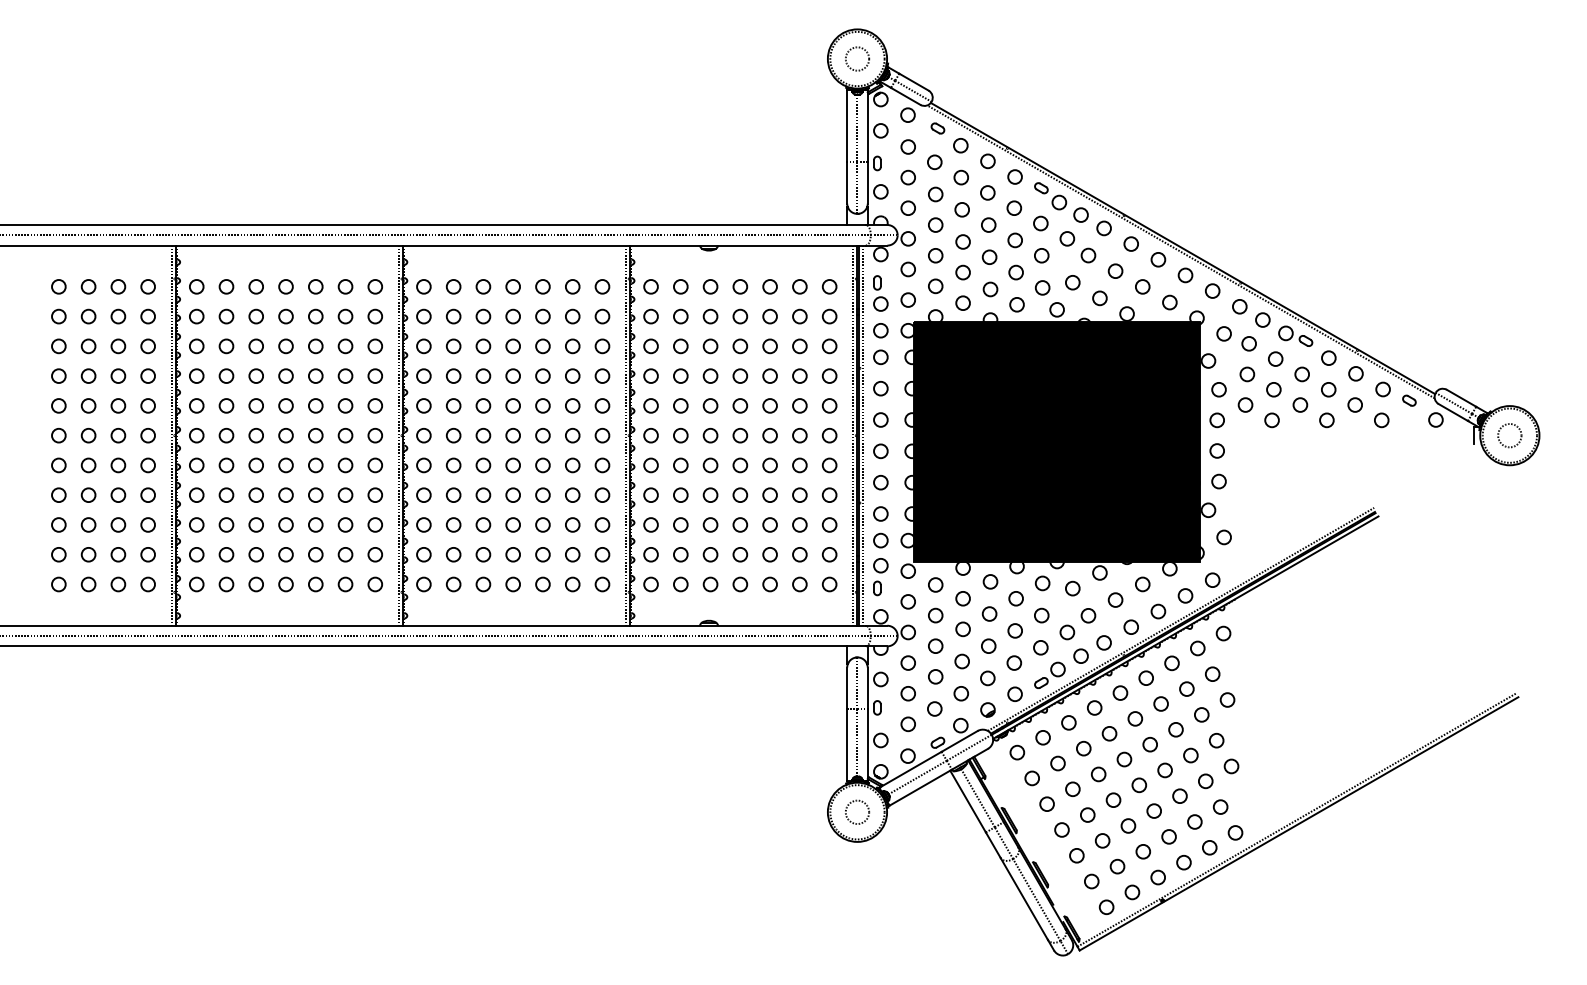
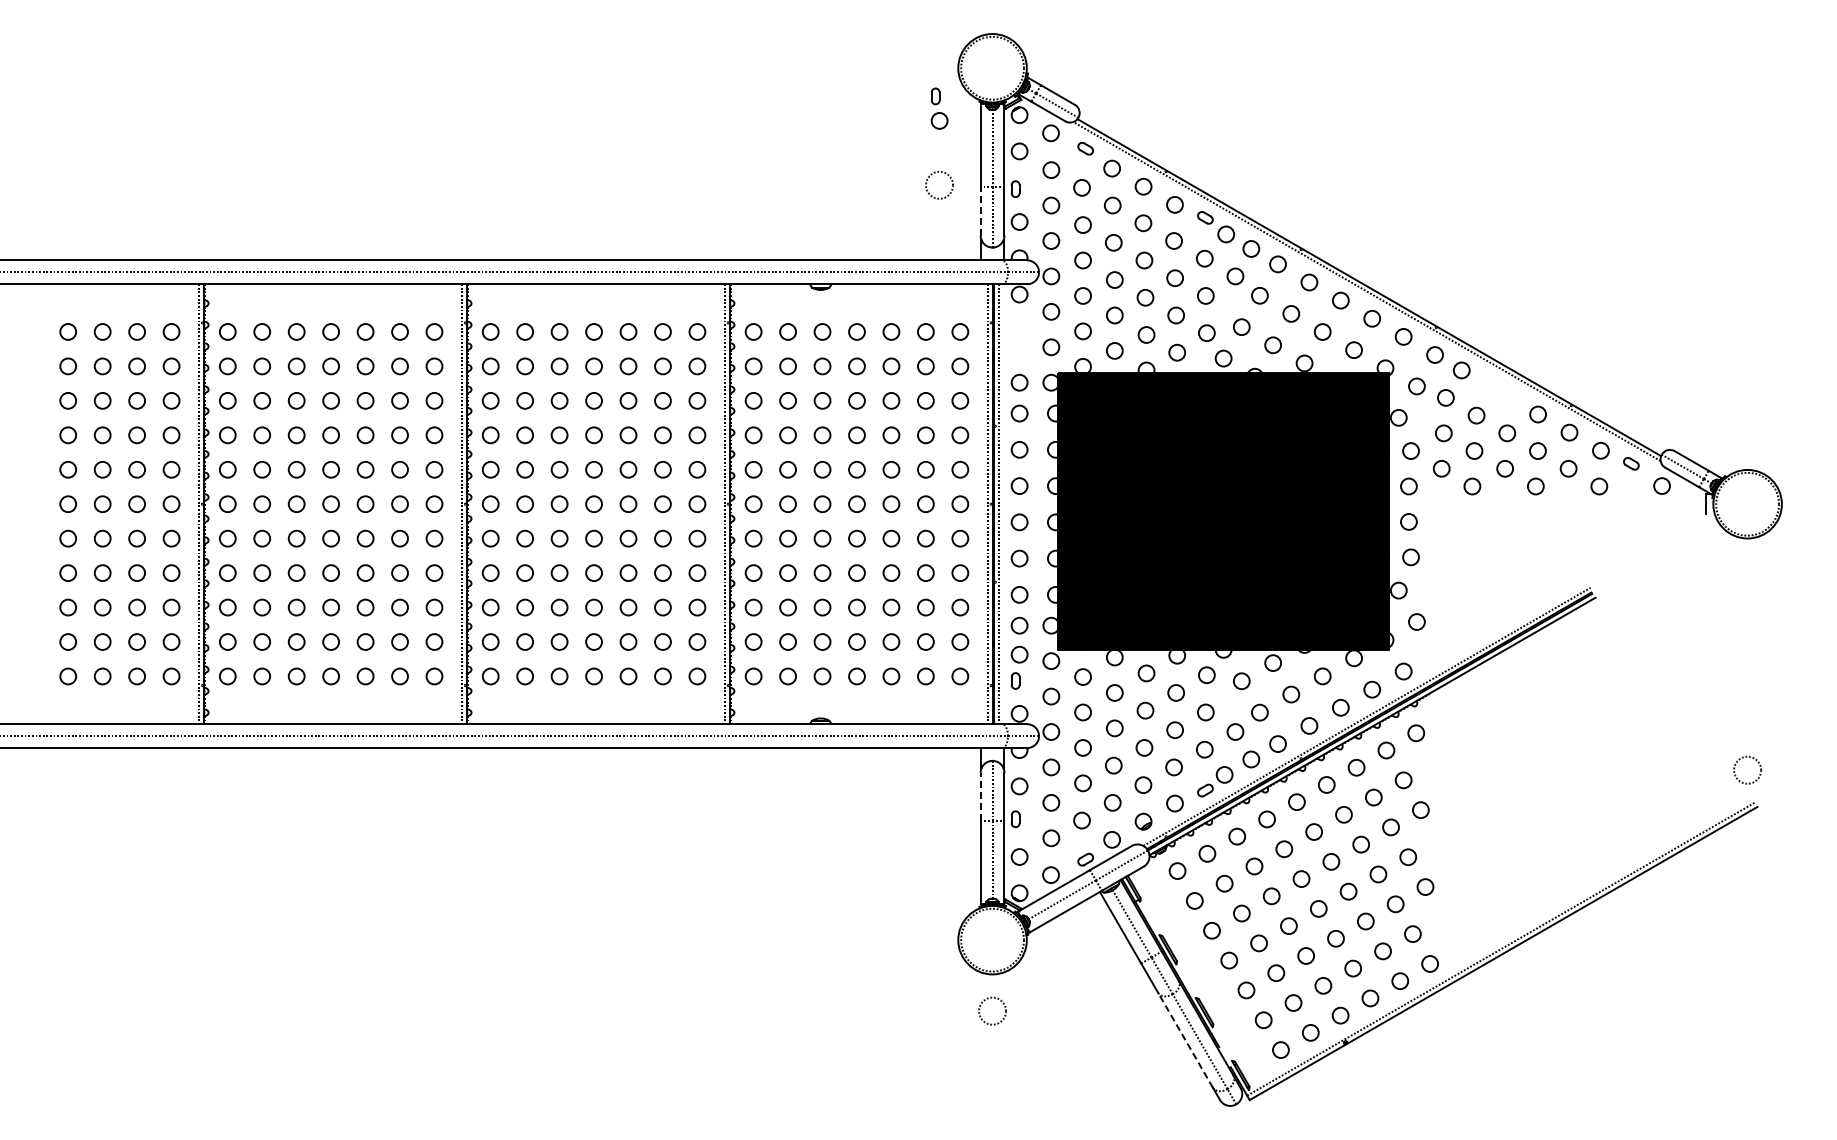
circle: (857, 58) -> (939, 184), moved
line: (847, 182) -> (980, 211), solid -> dashed
part: (880, 293) -> (939, 108), moved
part: (1295, 336) -> (1499, 389), removed
circle: (1509, 435) -> (1747, 769), moved
line: (847, 688) -> (980, 796), solid -> dashed
circle: (857, 811) -> (992, 1010), moved
line: (1024, 899) -> (1185, 1040), solid -> dashed

